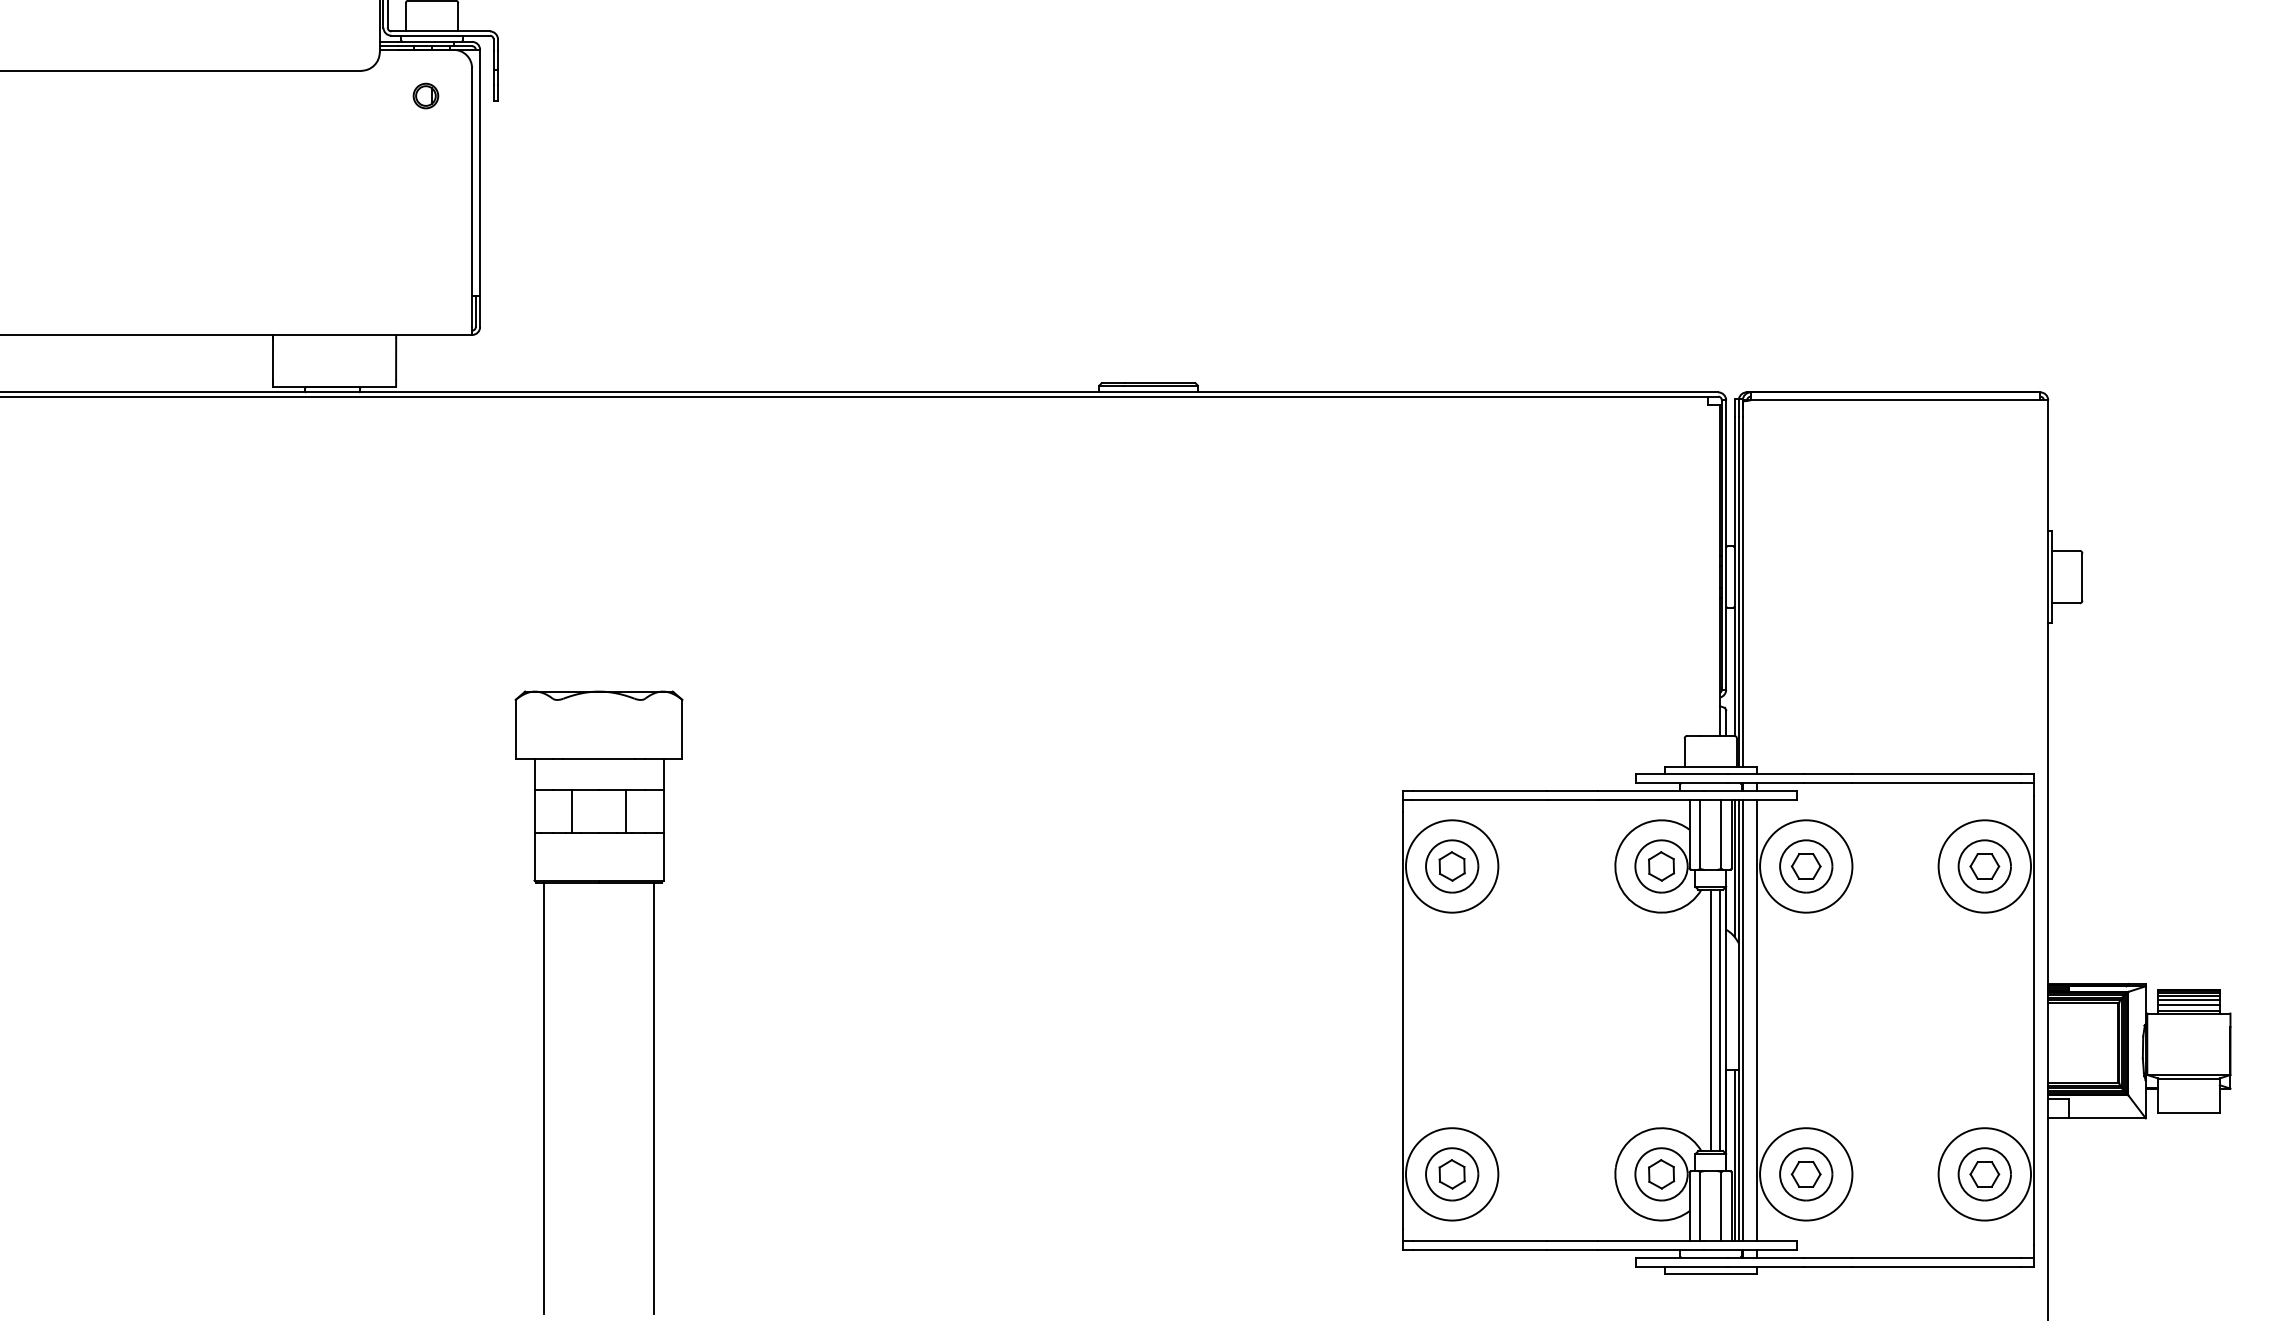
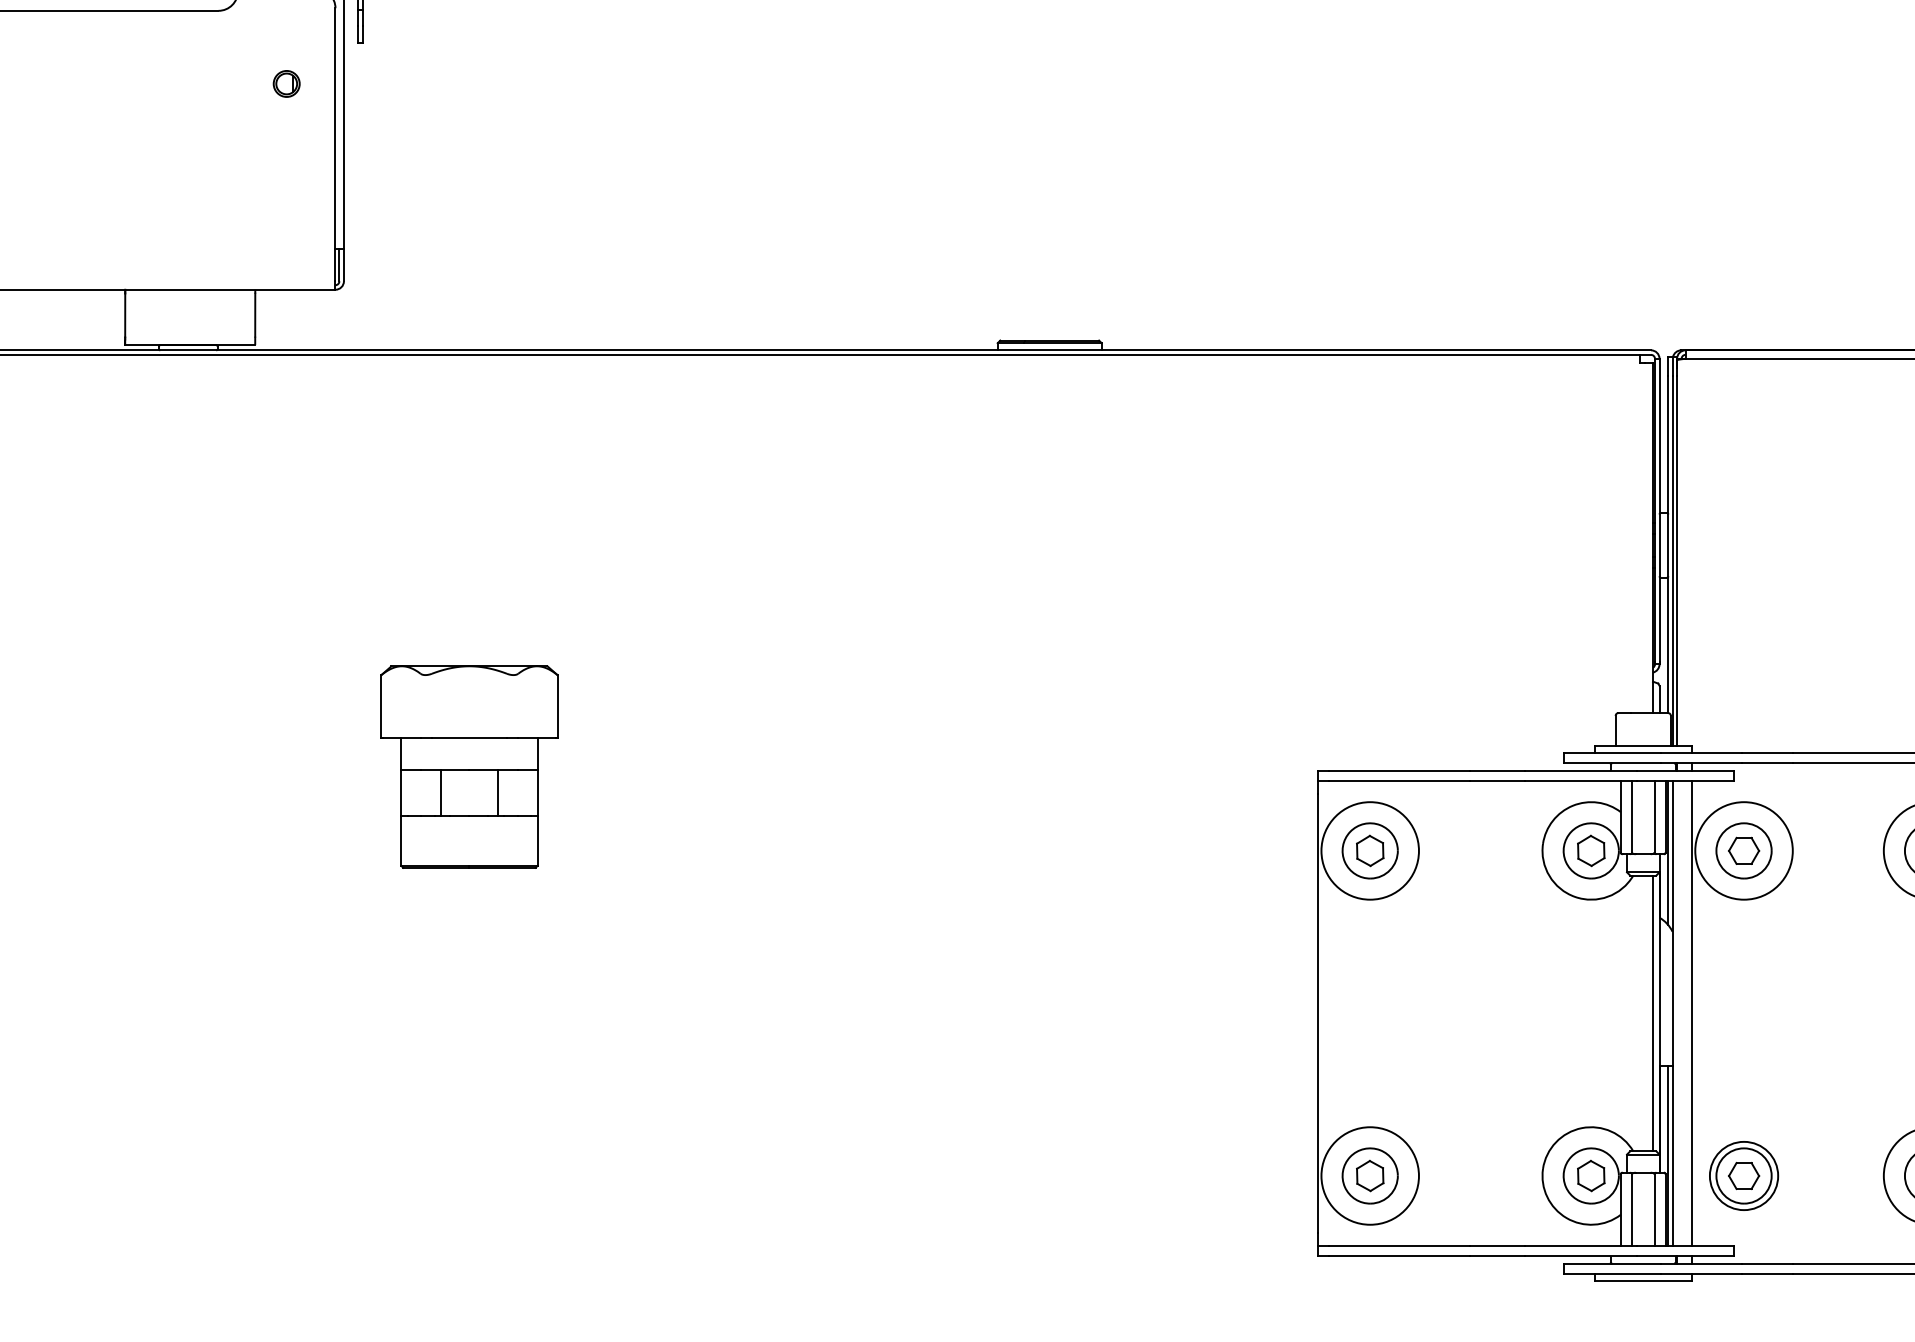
part: (425, 95) -> (286, 83), moved
line: (1710, 1019) -> (1642, 1012), removed
line: (1742, 1019) -> (1676, 1012), removed
line: (543, 1097) -> (410, 1094), removed
line: (654, 1097) -> (528, 1094), removed
circle: (1806, 1174) -> (1744, 1176), size x0.7

